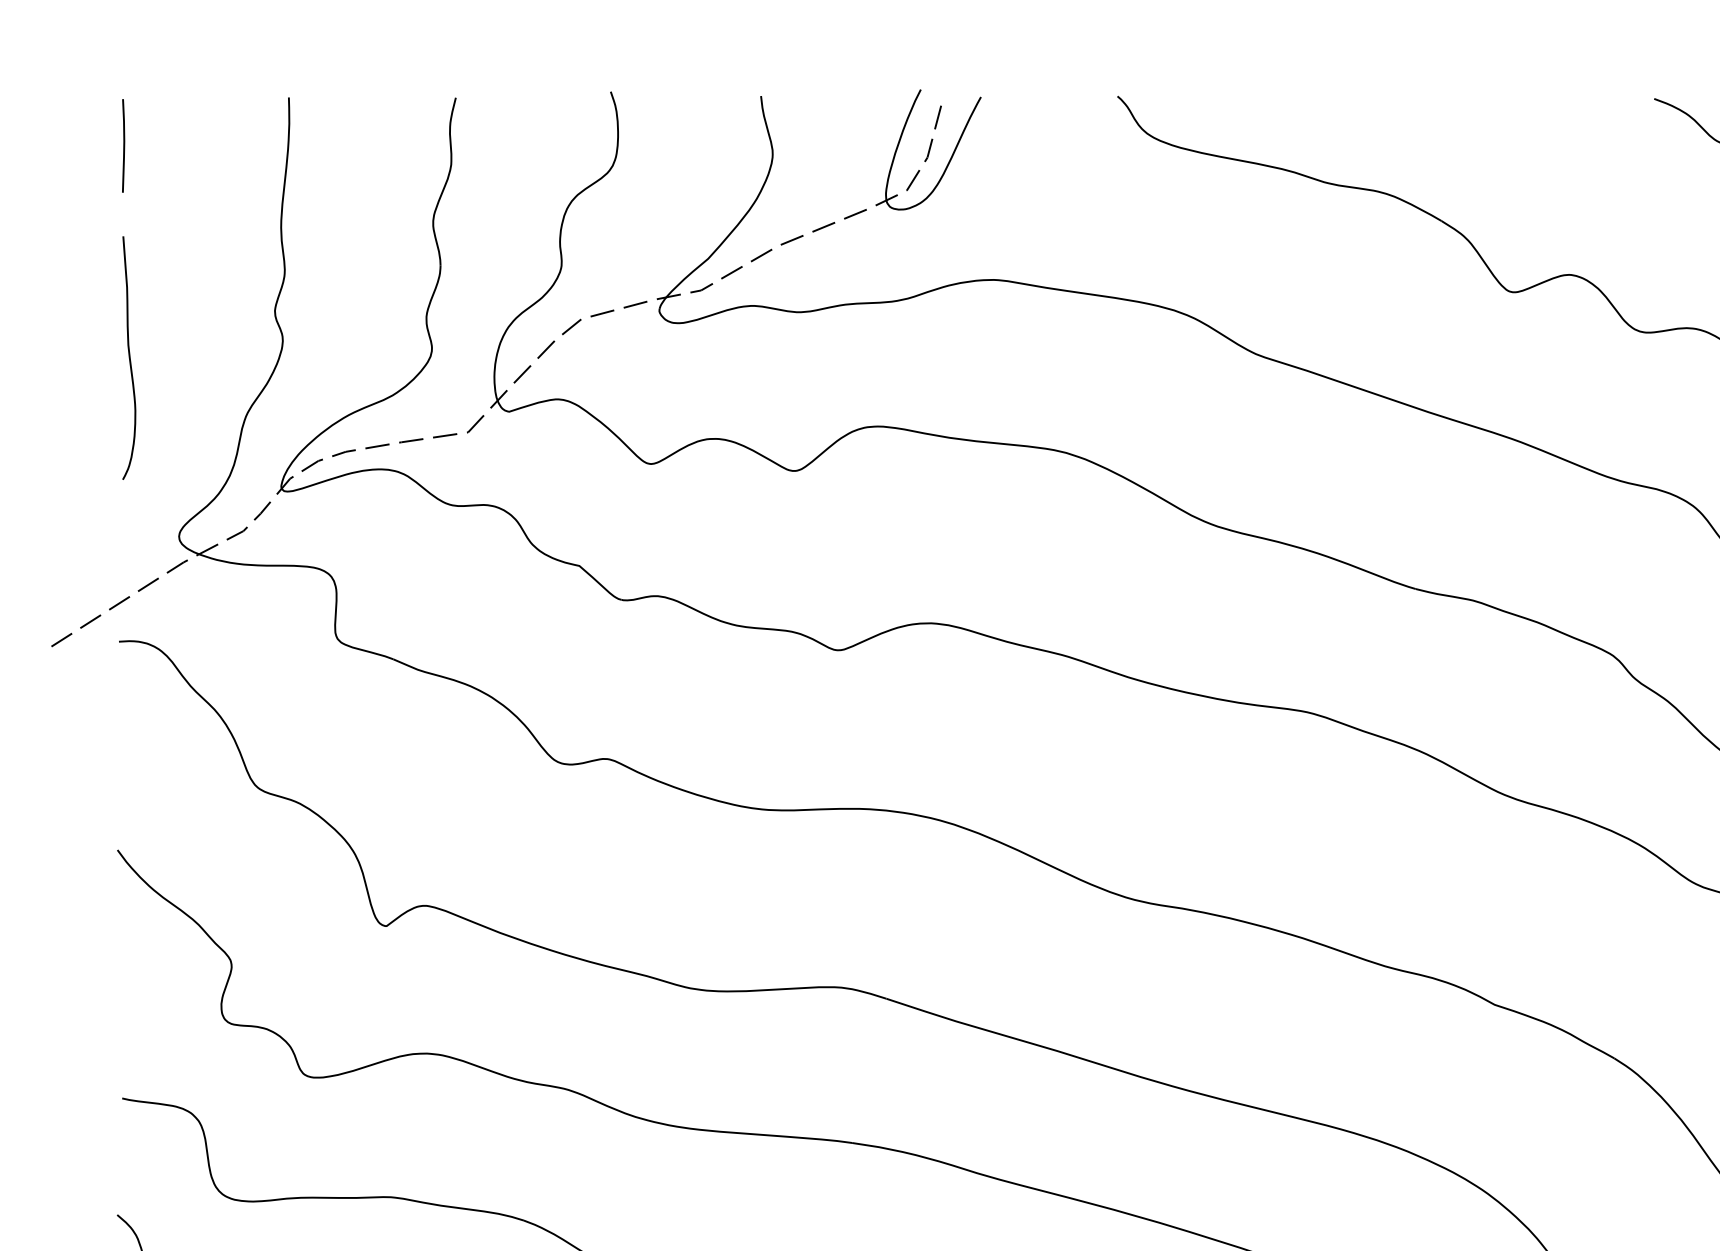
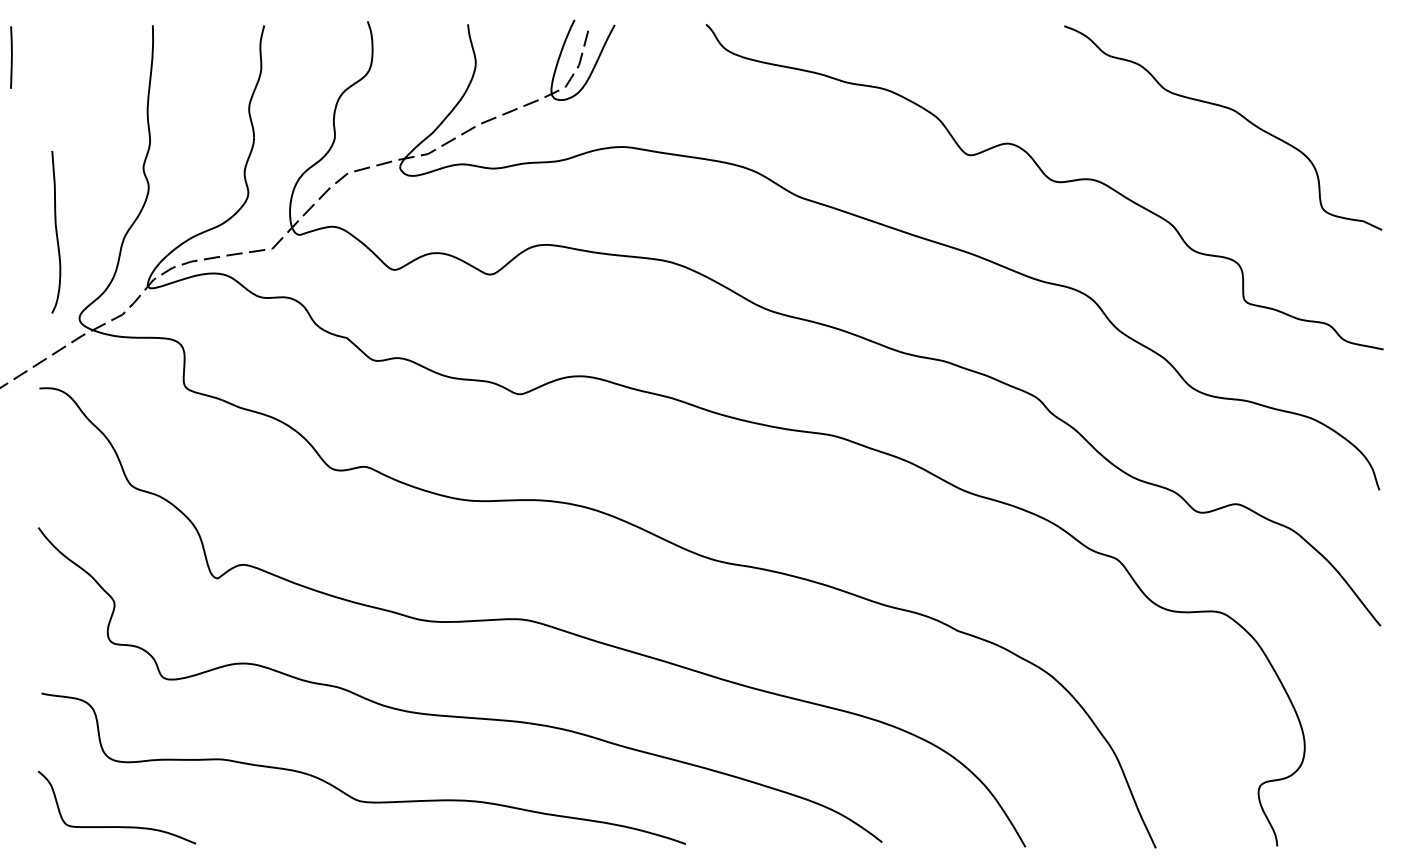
line: (123, 145) -> (11, 57), moved
curve: (129, 358) -> (56, 232), moved

